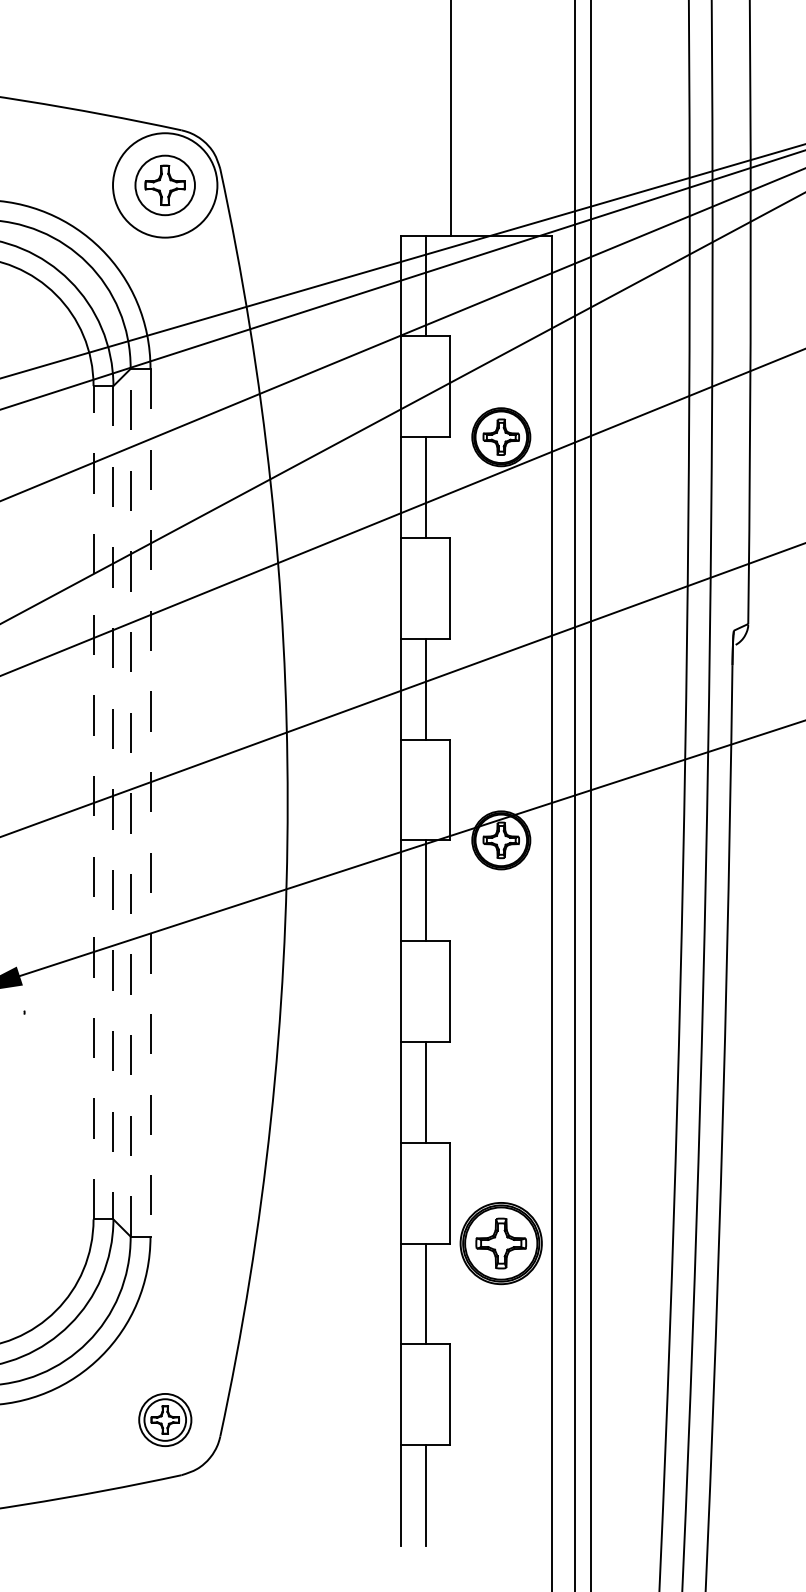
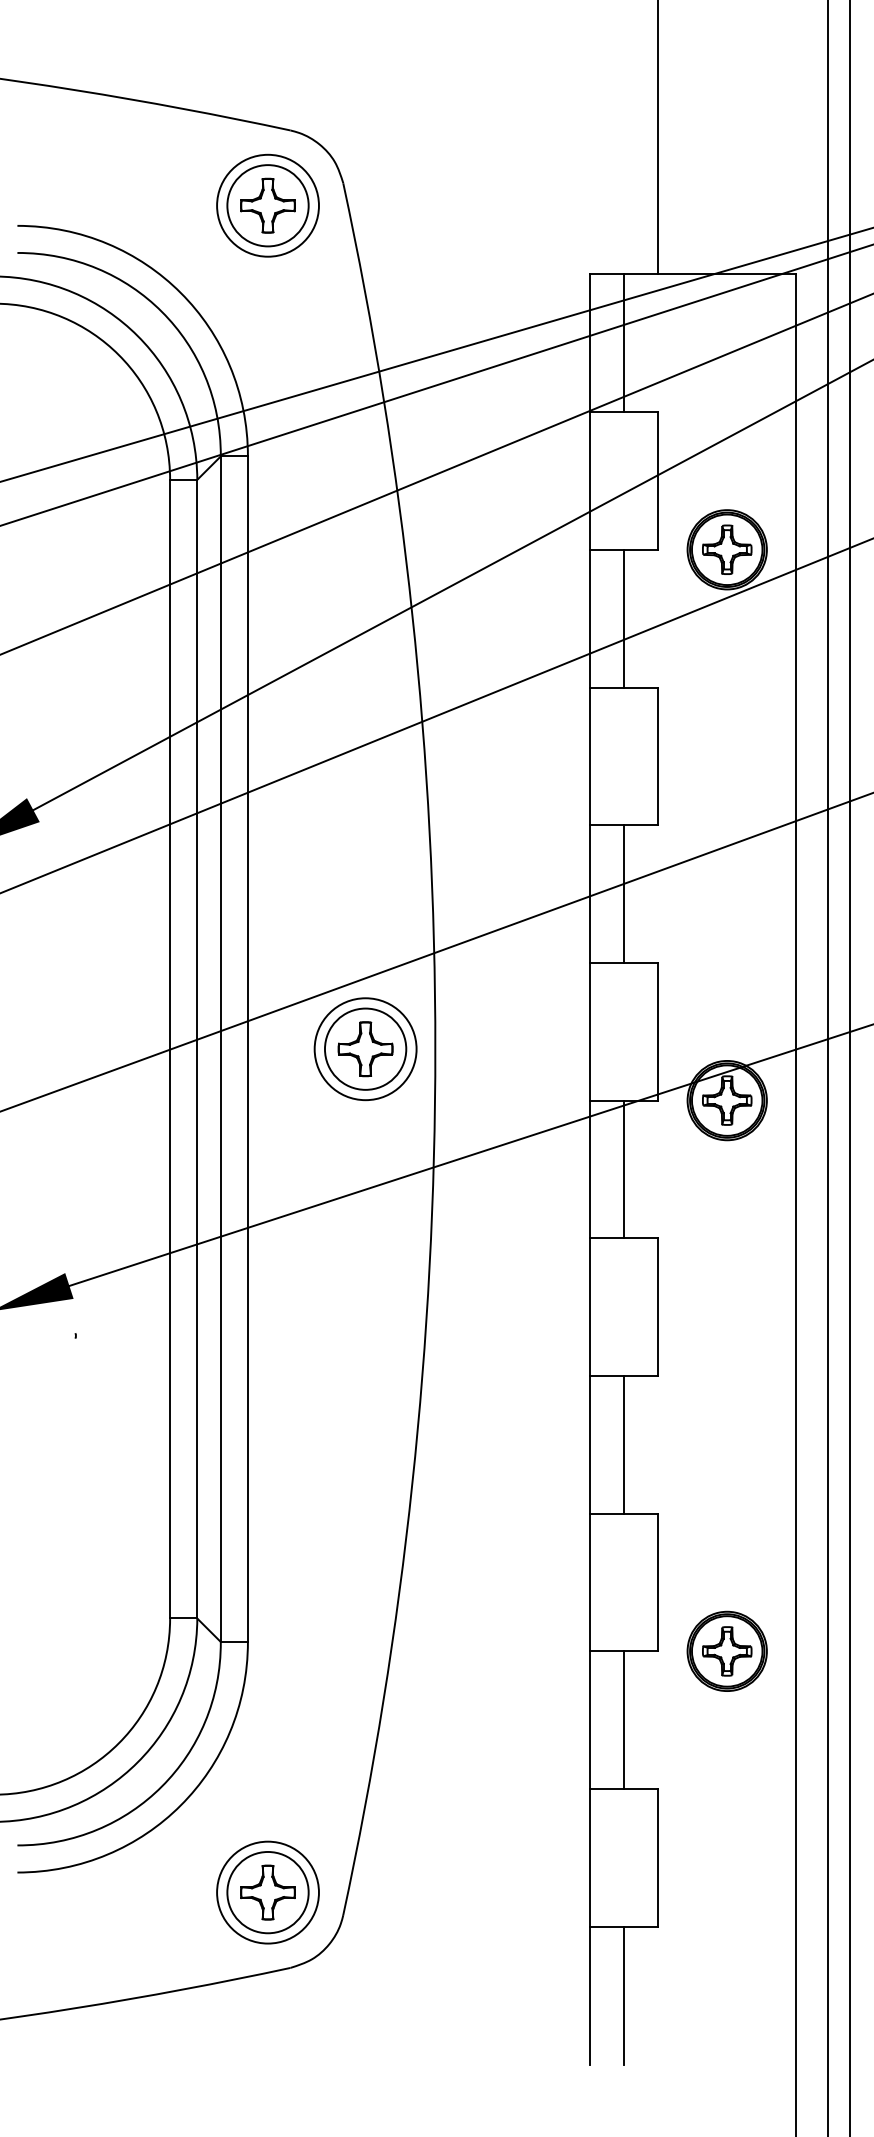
circle: (164, 185) -> (267, 205), size x0.71
line: (93, 802) -> (170, 1048), dashed -> solid
line: (113, 802) -> (197, 1048), dashed -> solid
line: (130, 802) -> (220, 1048), dashed -> solid
line: (150, 802) -> (247, 1048), dashed -> solid
part: (236, 802) -> (365, 1048), added
part: (501, 1243) -> (727, 1651), size x0.71
part: (165, 1419) -> (268, 1891), size x1.43

